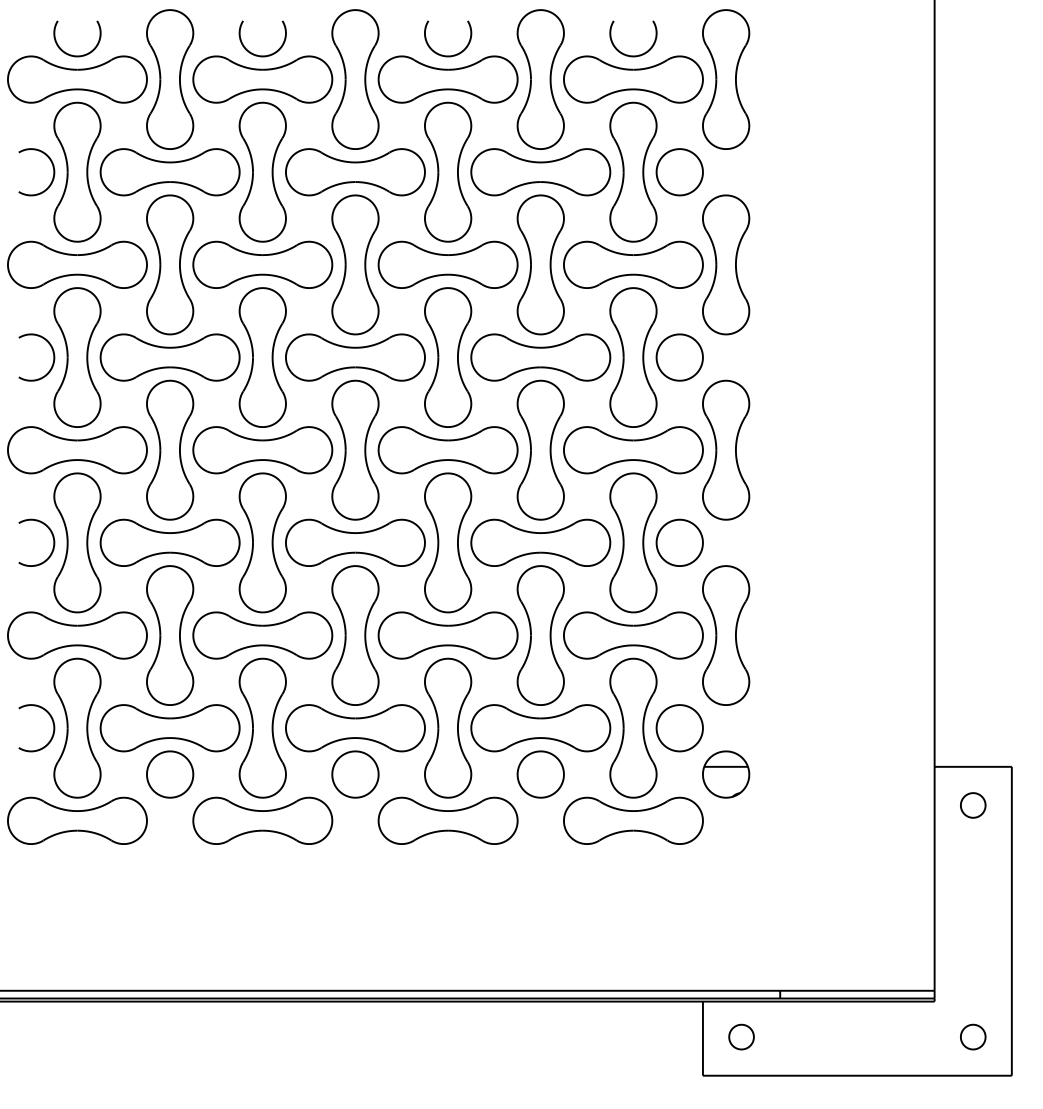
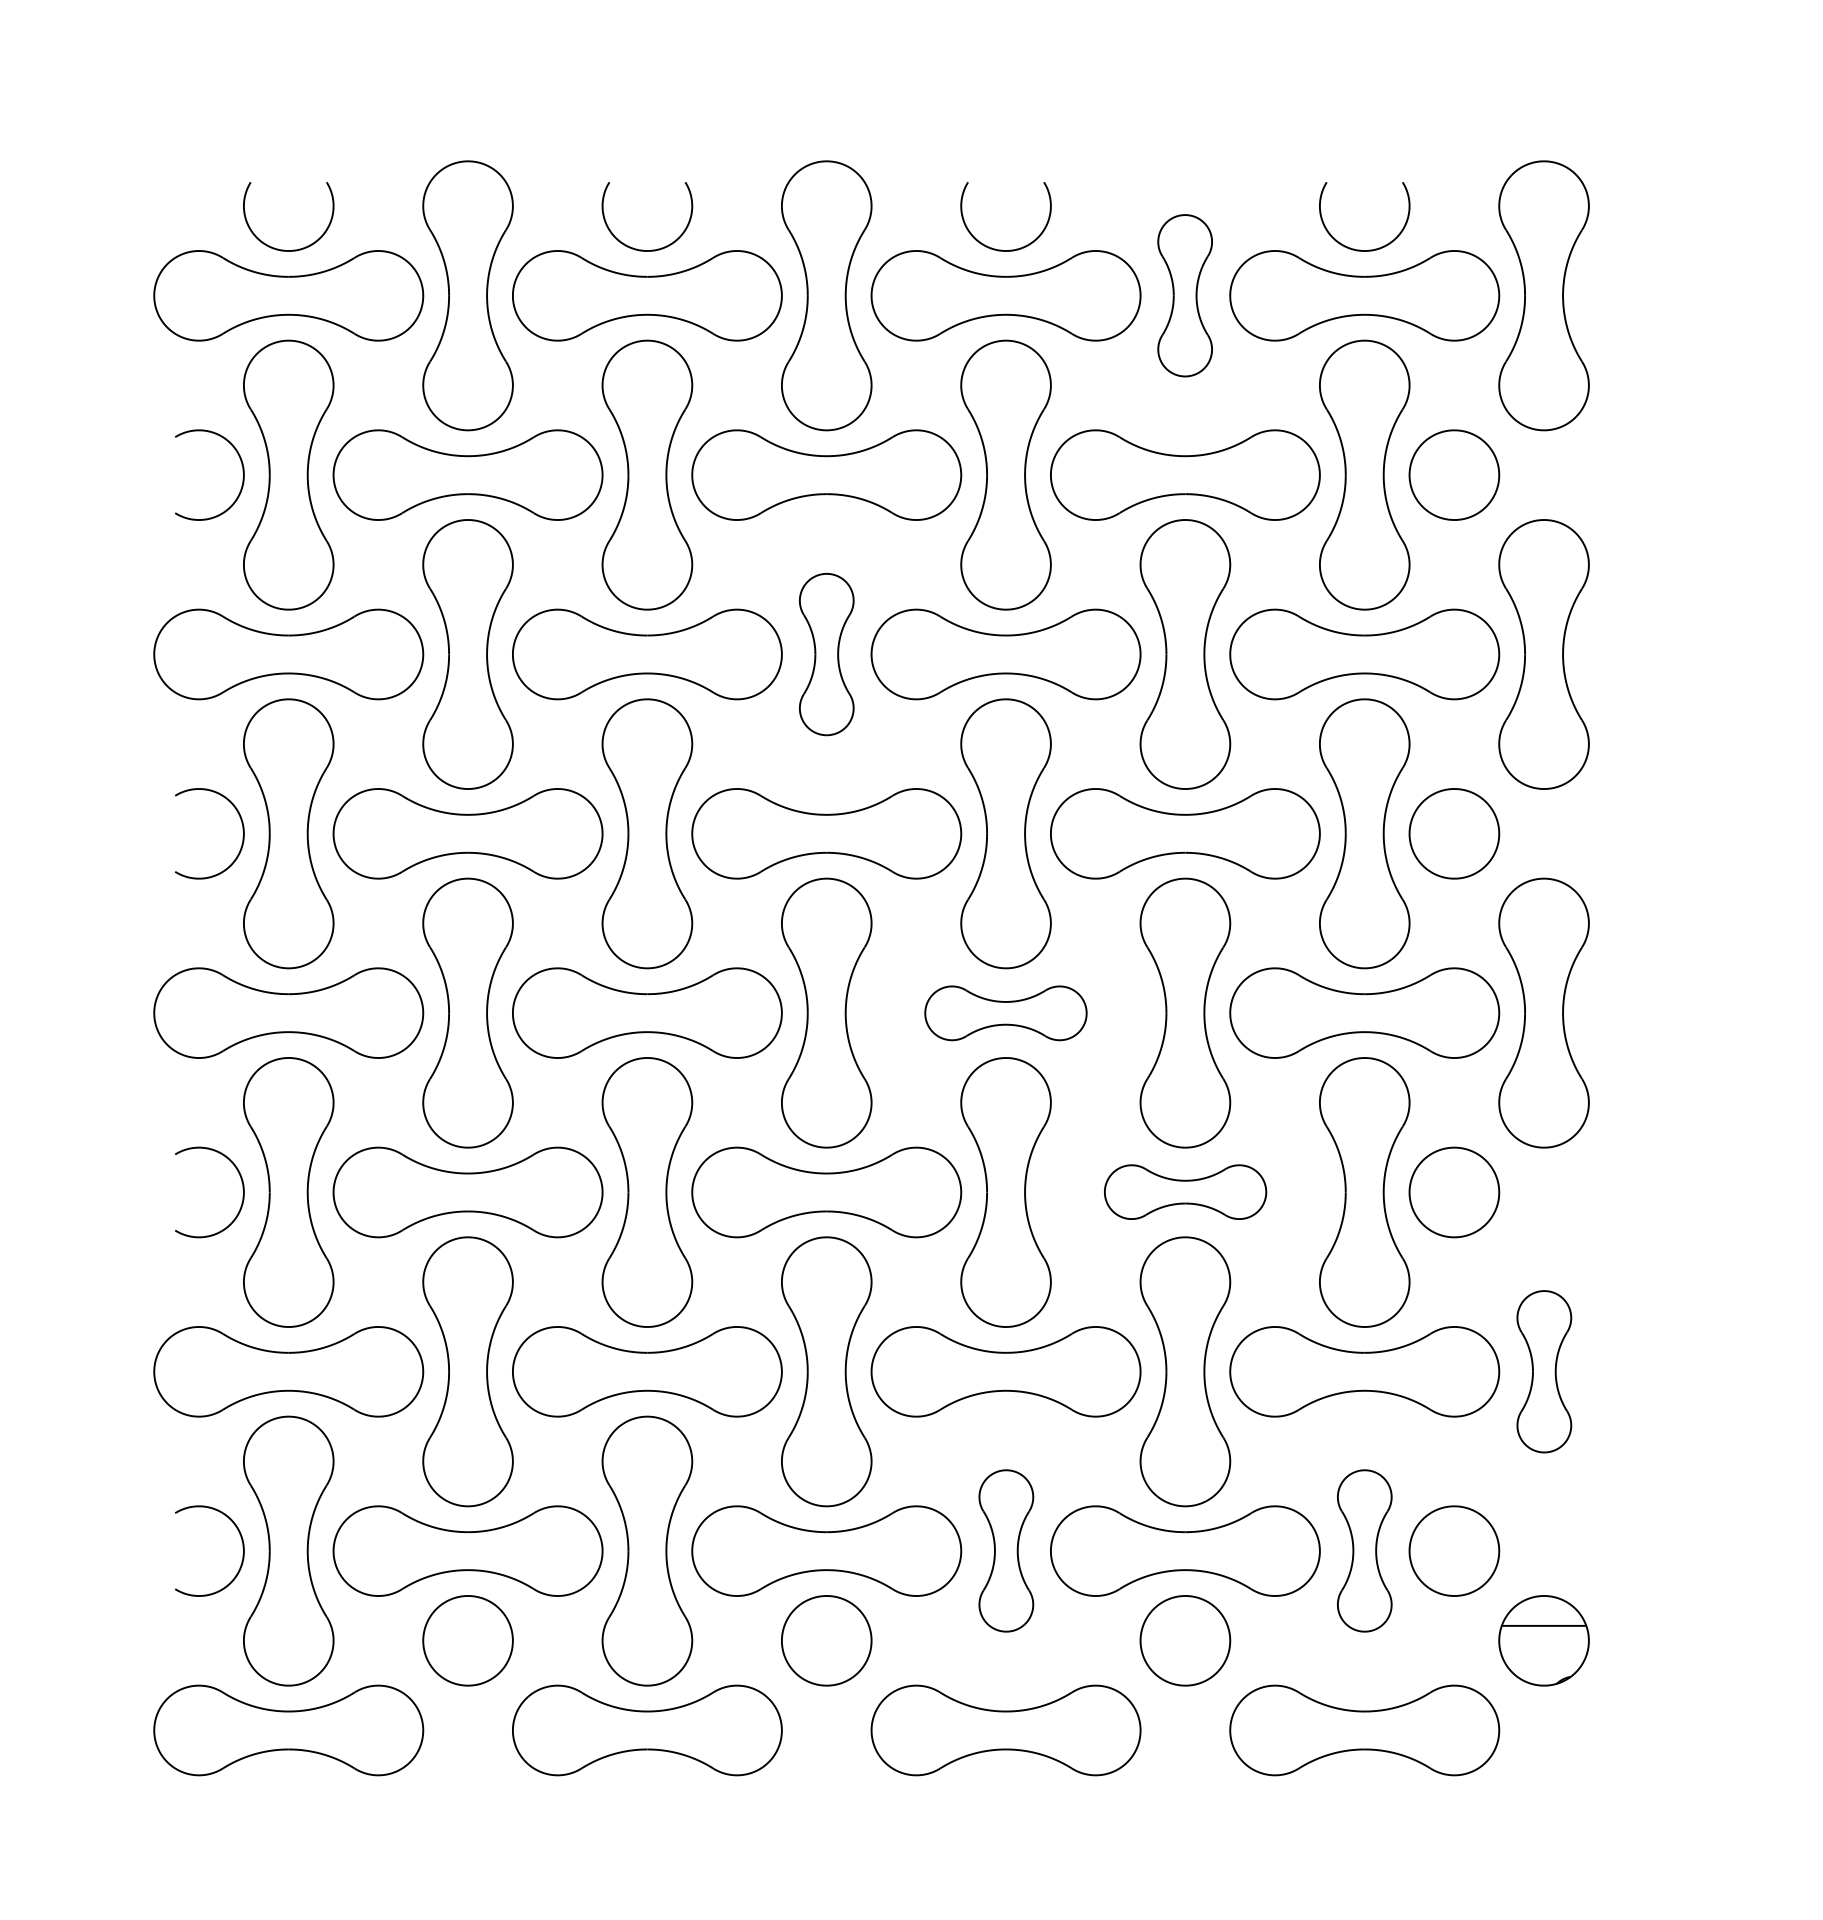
part: (540, 79) -> (1184, 295), size x0.6
part: (355, 264) -> (826, 653), size x0.6
part: (447, 450) -> (1004, 1013), size x0.6
part: (540, 542) -> (1184, 1191), size x0.6
part: (726, 635) -> (1544, 1371), size x0.6
part: (448, 727) -> (1006, 1549), size x0.6
part: (633, 727) -> (1364, 1549), size x0.6

